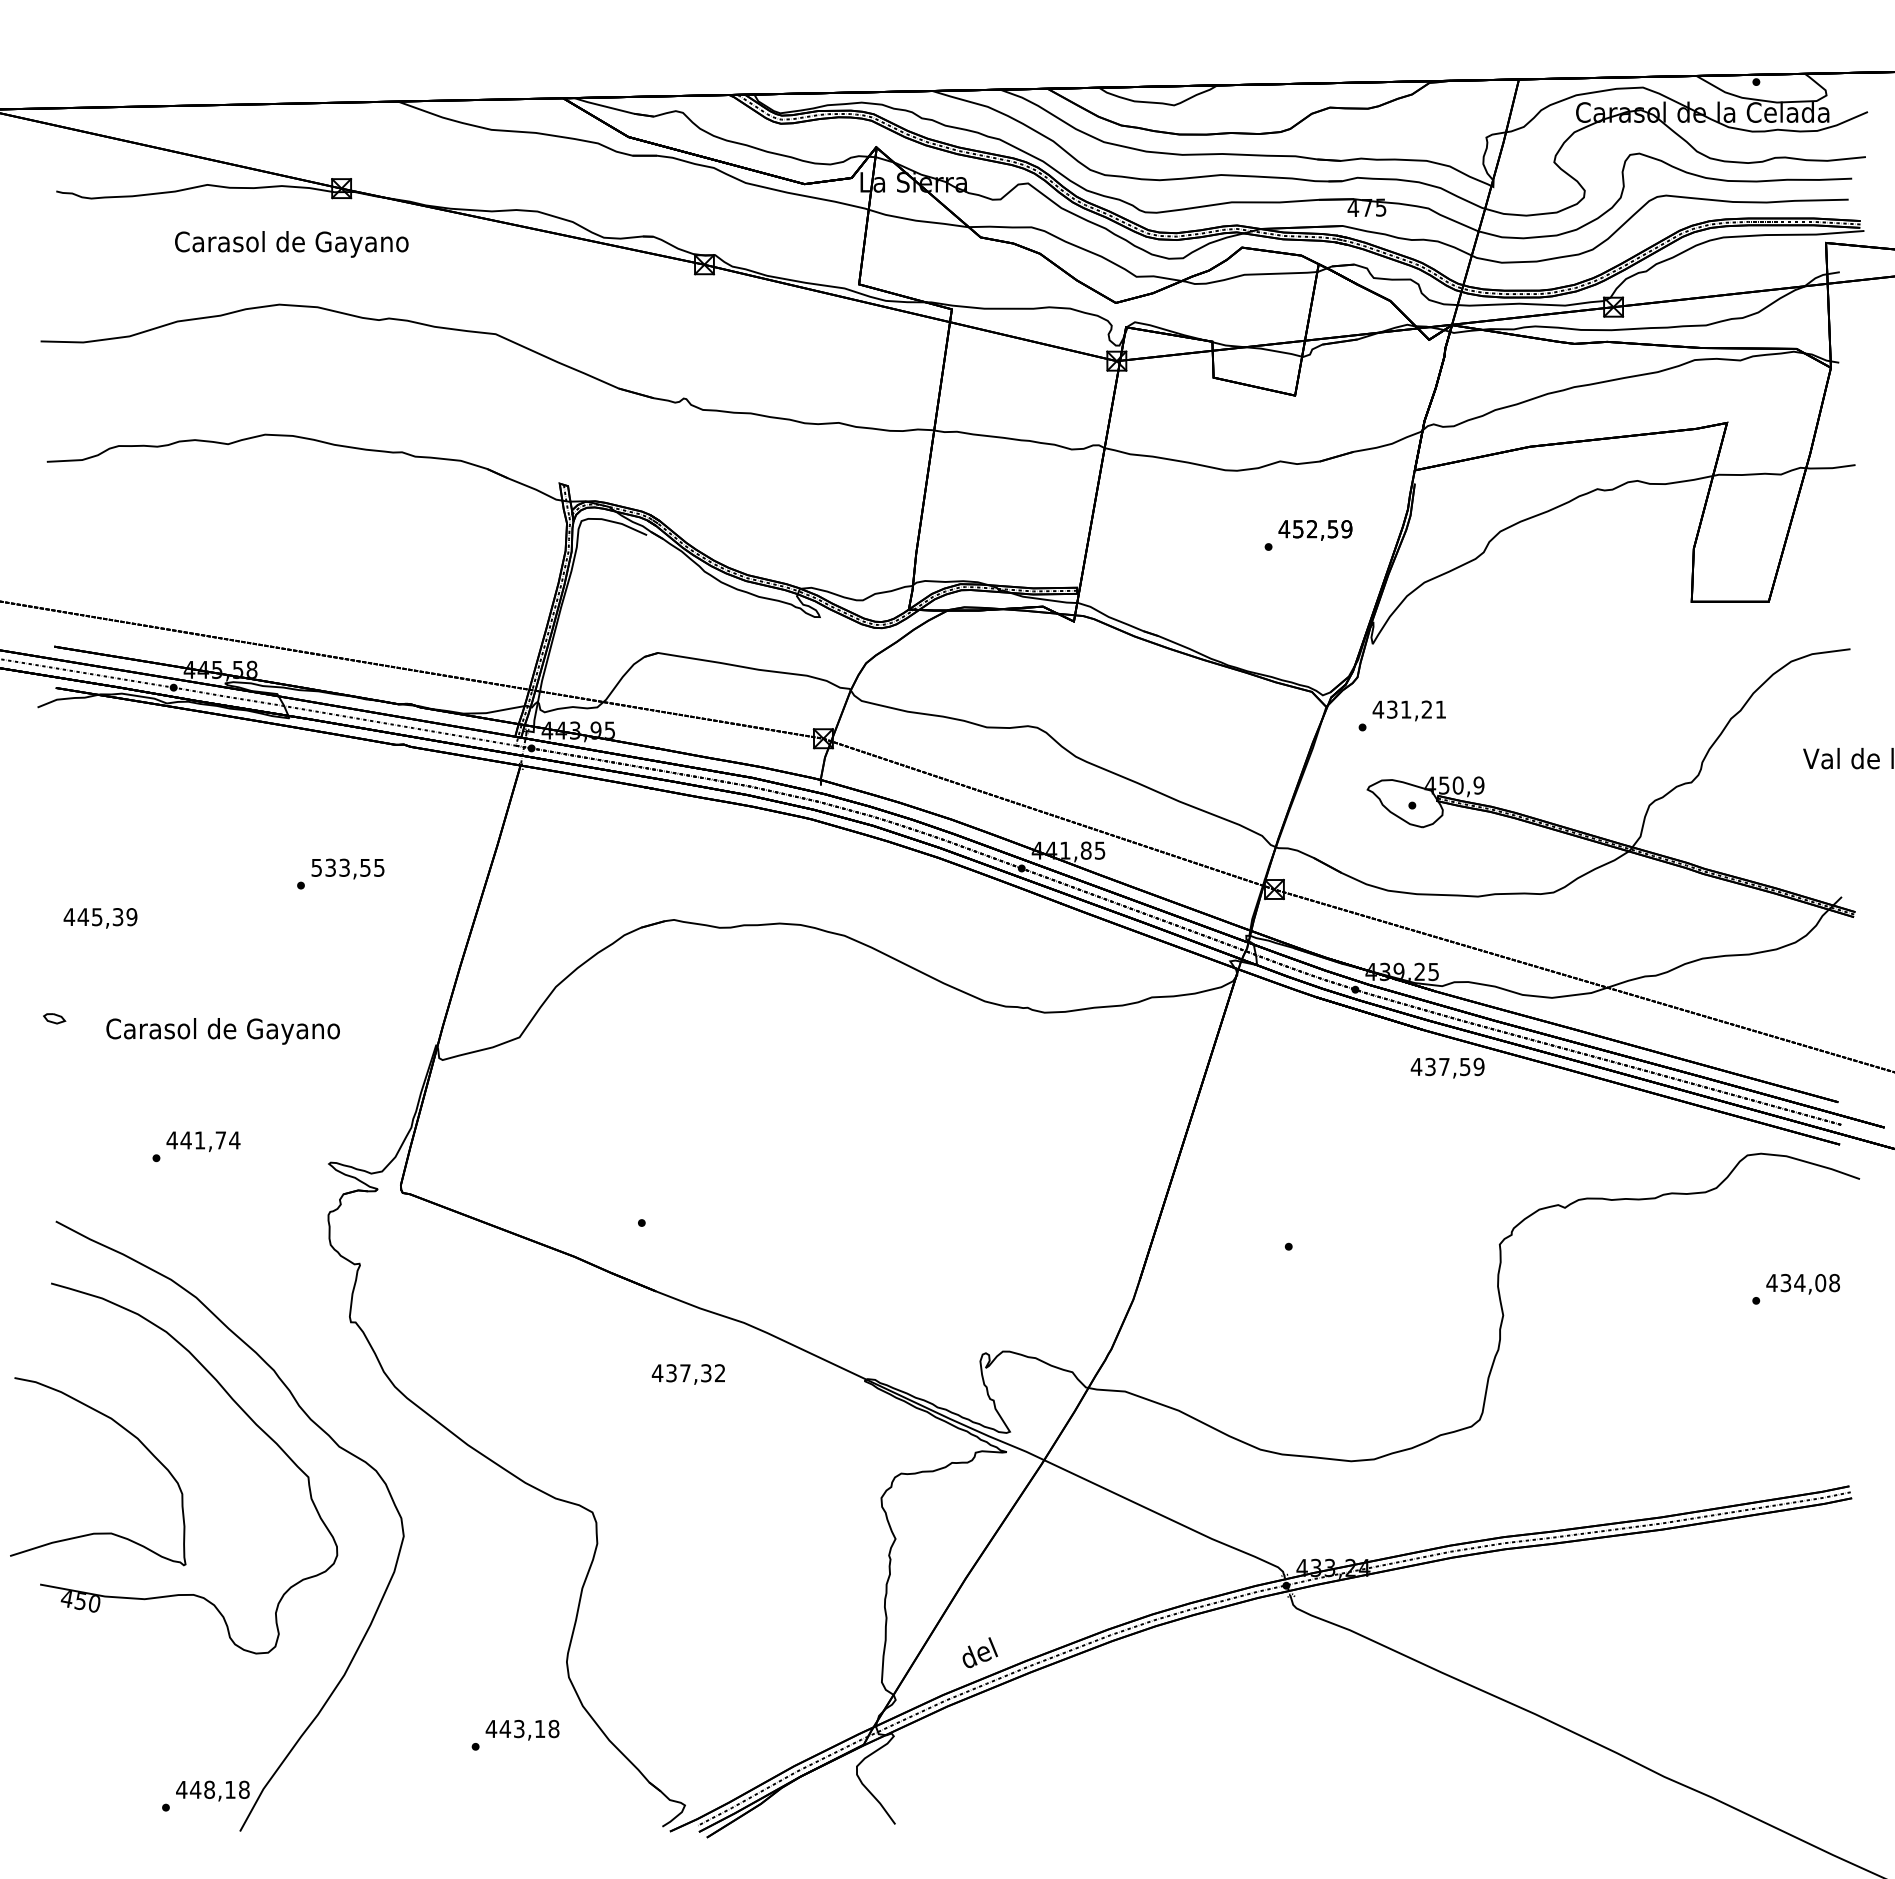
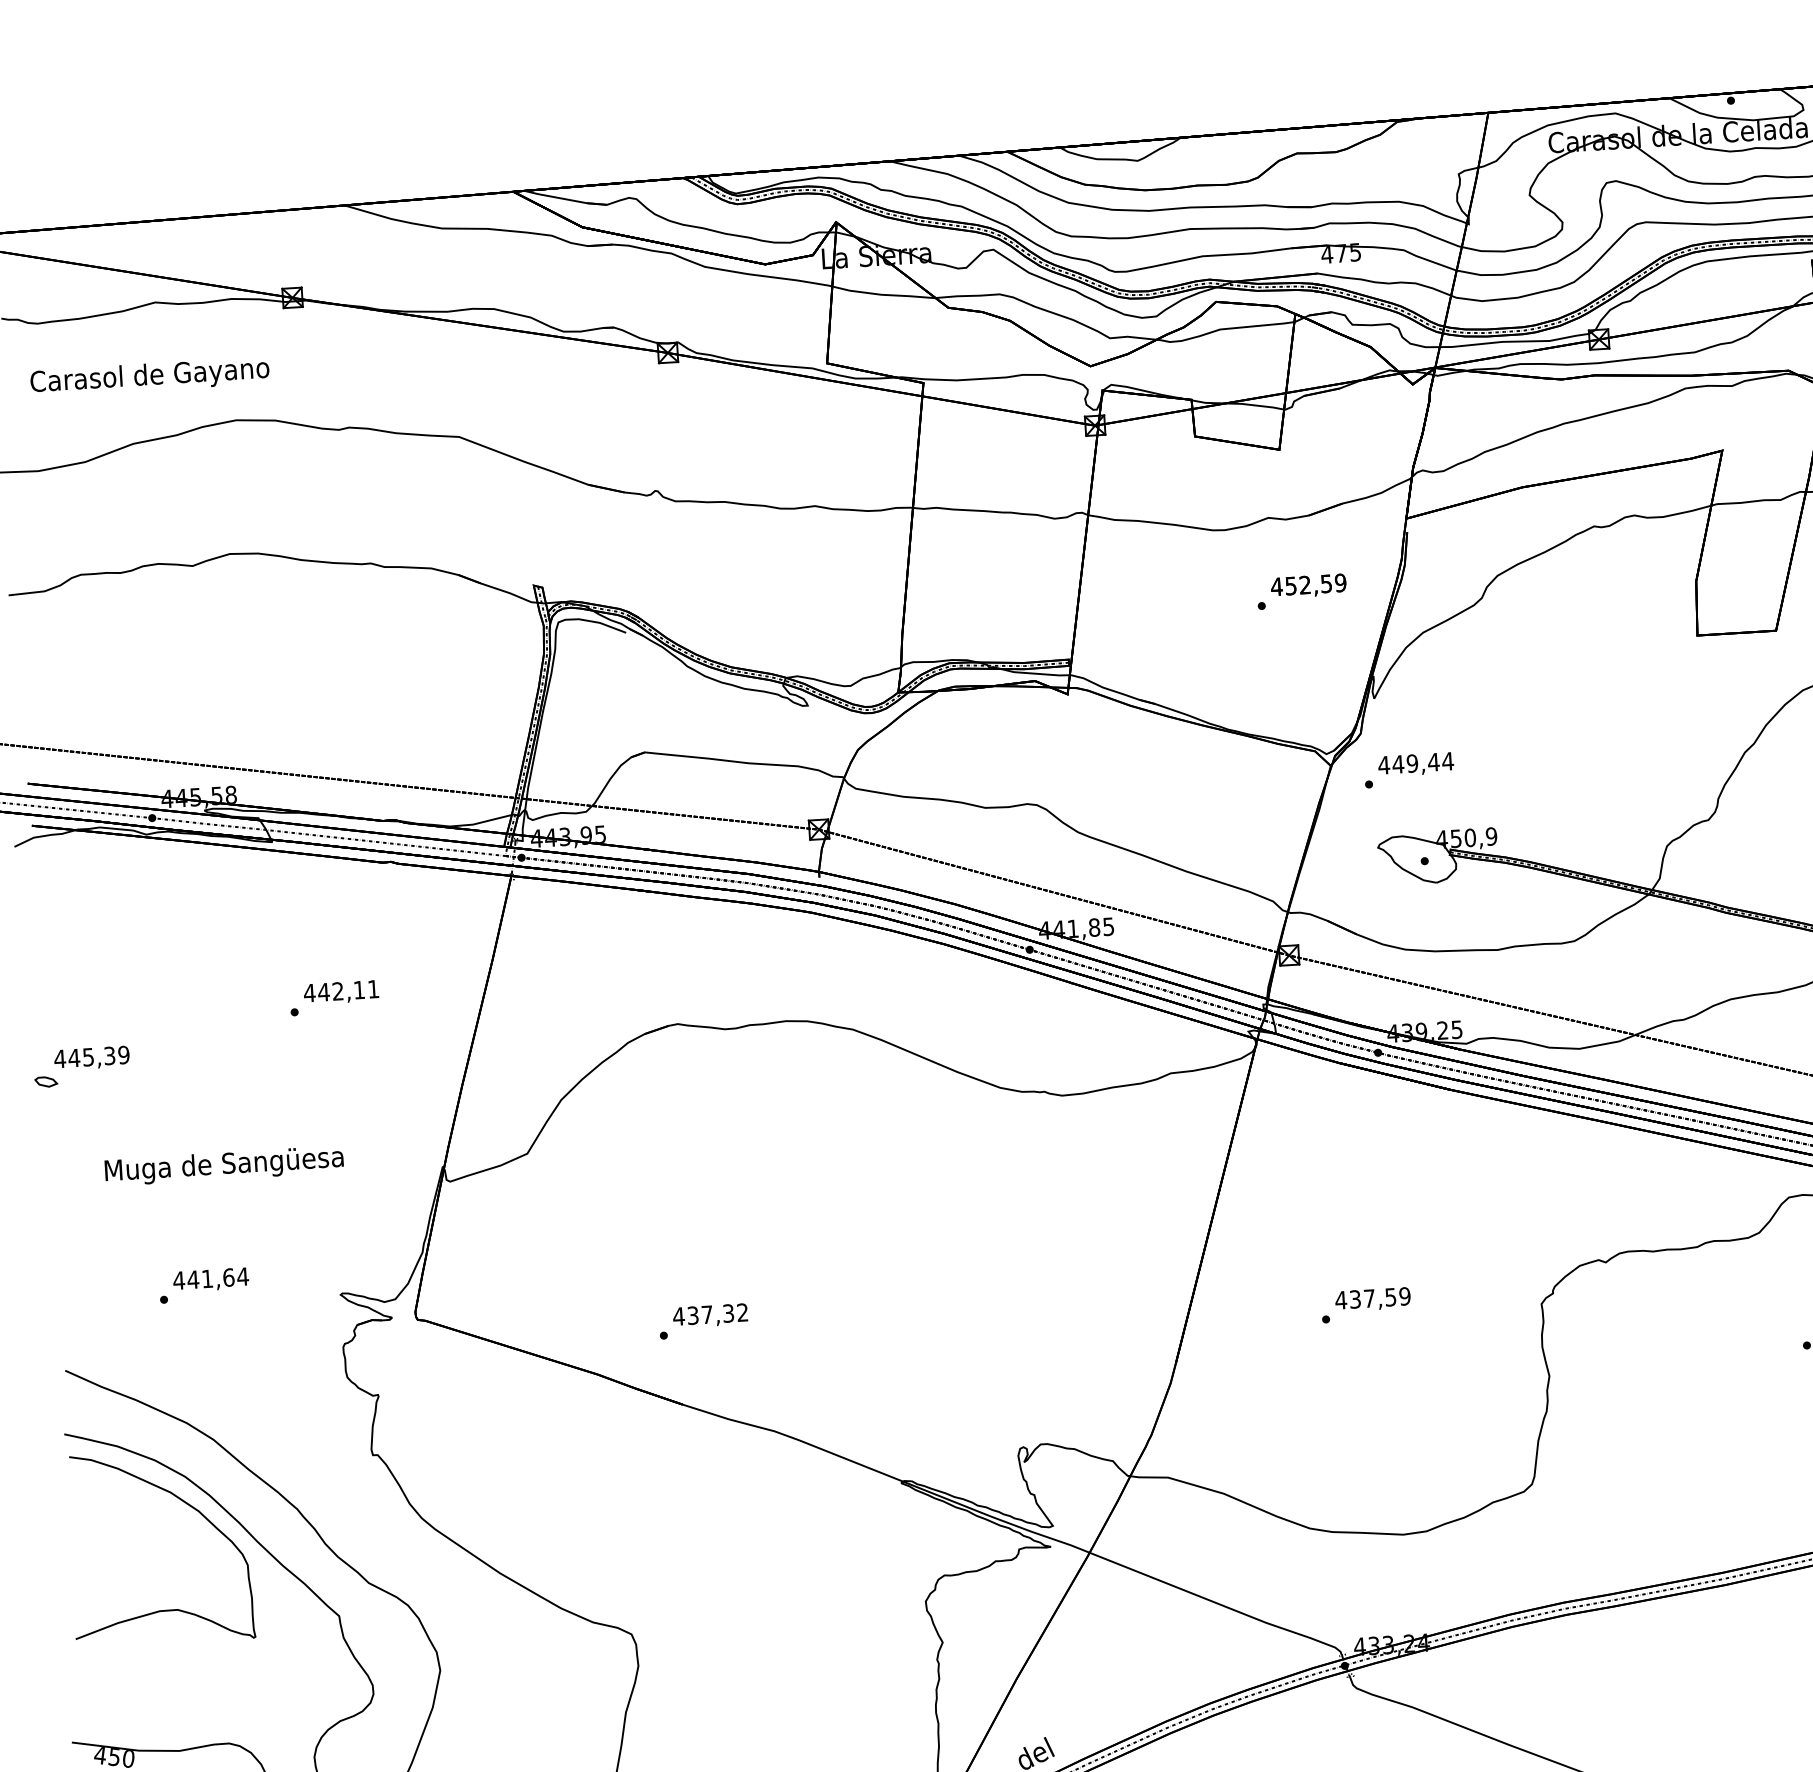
text: (291, 244) -> (149, 377), moved
text: (1416, 709) -> (1423, 762), 431,21 -> 449,44
text: (347, 867) -> (341, 990), 533,55 -> 442,11
part: (54, 1018) -> (46, 1081), moved
text: (222, 1031) -> (223, 1166), Carasol de Gayano -> Muga de Sangüesa
text: (1447, 1067) -> (1372, 1298), moved
text: (220, 1140) -> (228, 1277), 441,74 -> 441,64
text: (687, 1374) -> (709, 1315), moved
curve: (126, 1431) -> (186, 1504), moved

